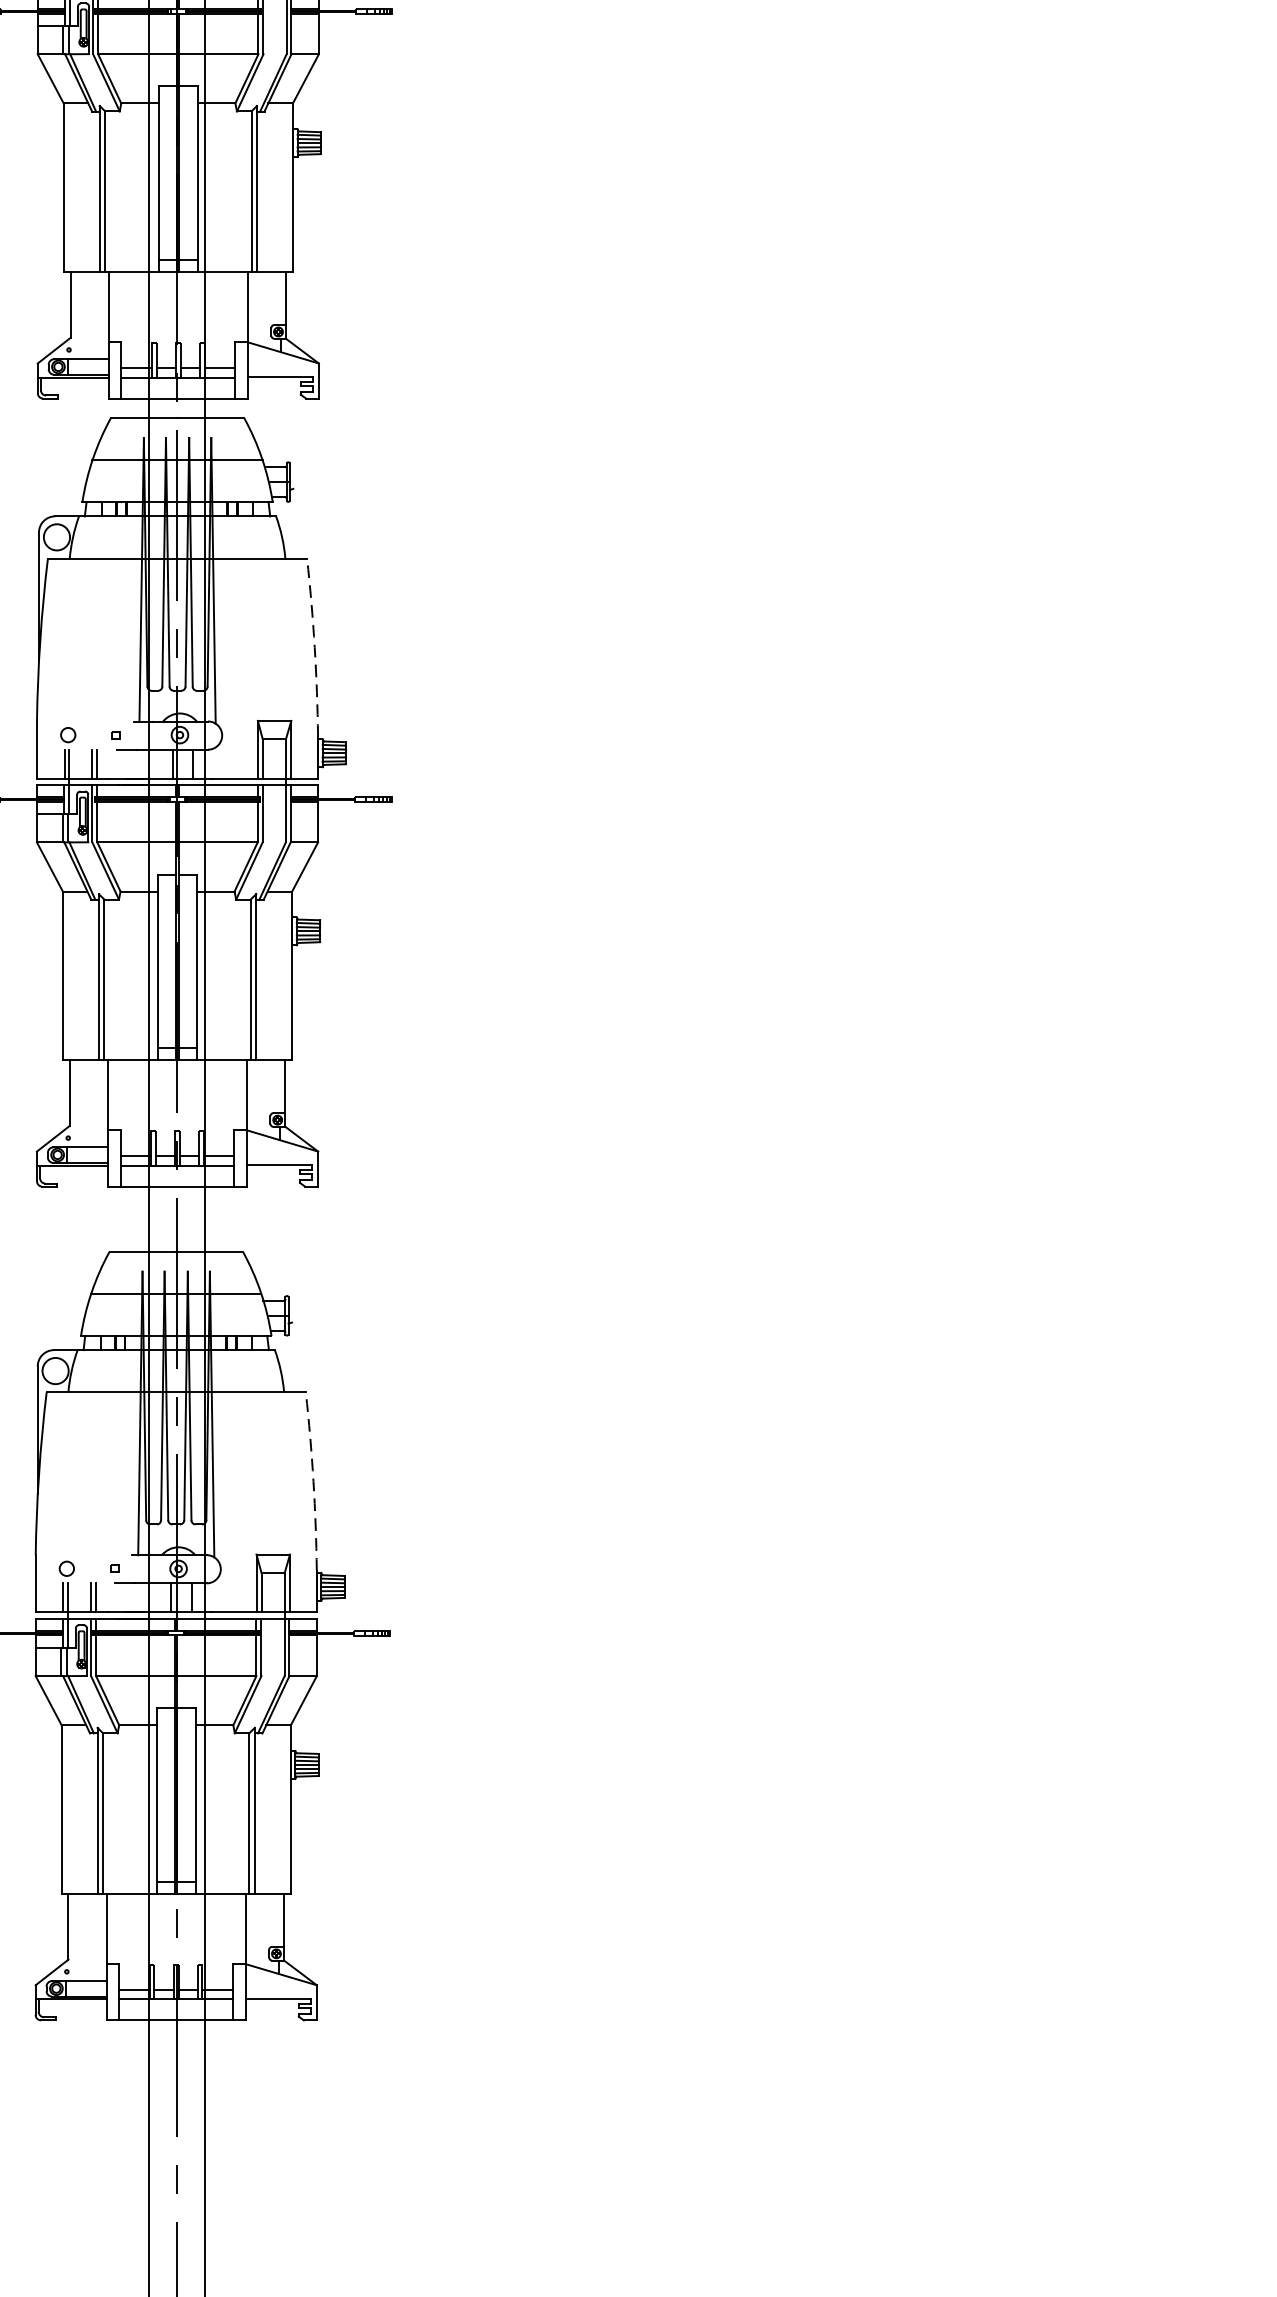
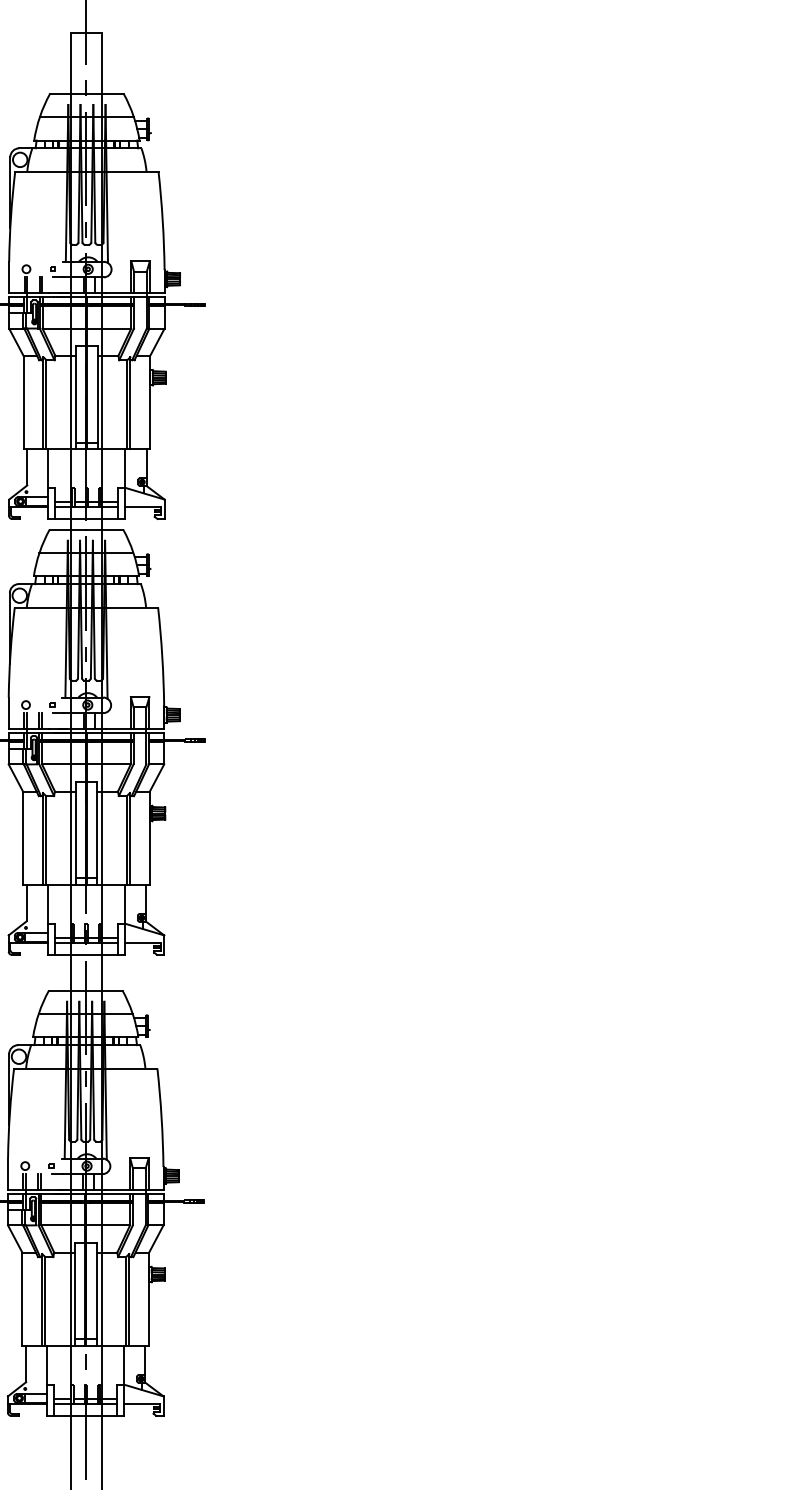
arc: (315, 647) -> (162, 656), dashed -> solid
arc: (313, 1480) -> (161, 1117), dashed -> solid

